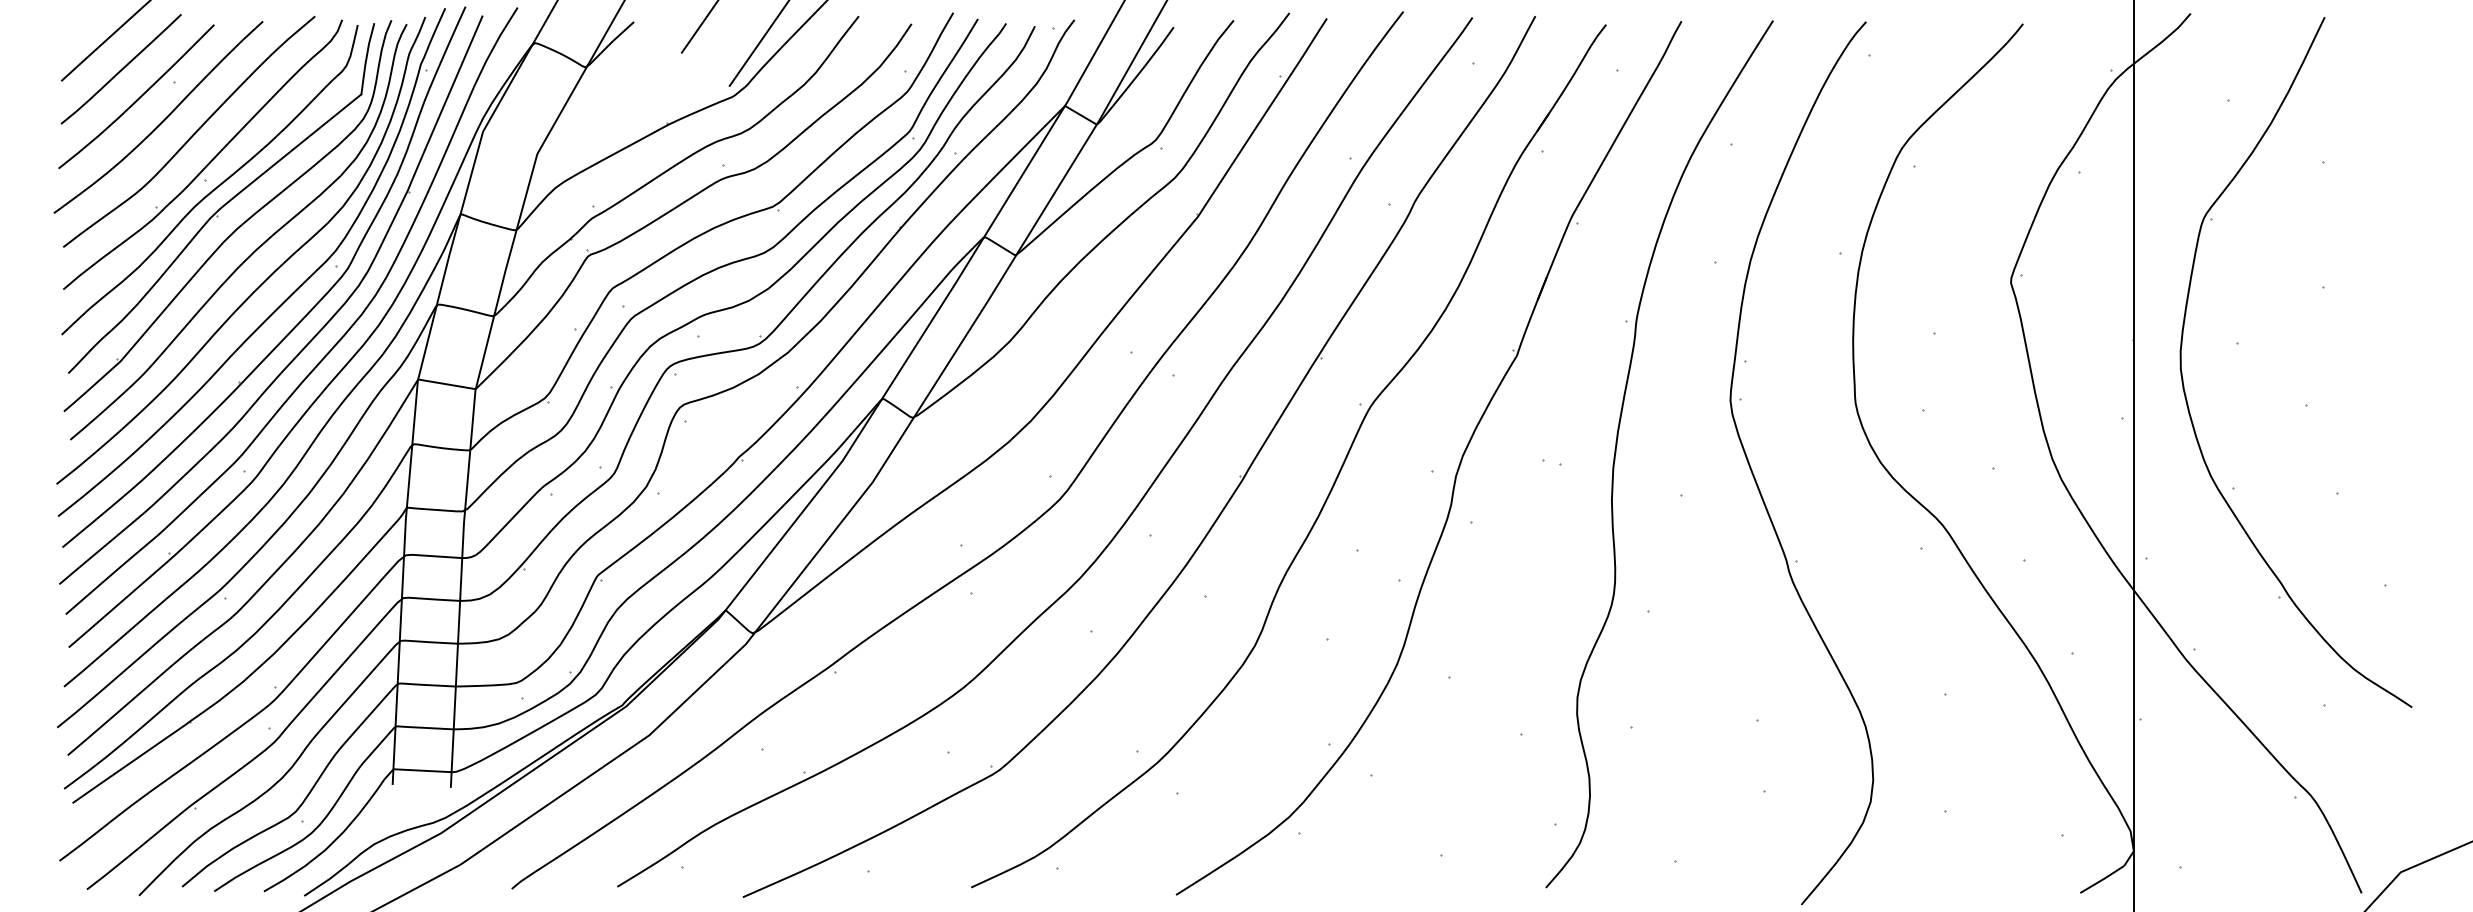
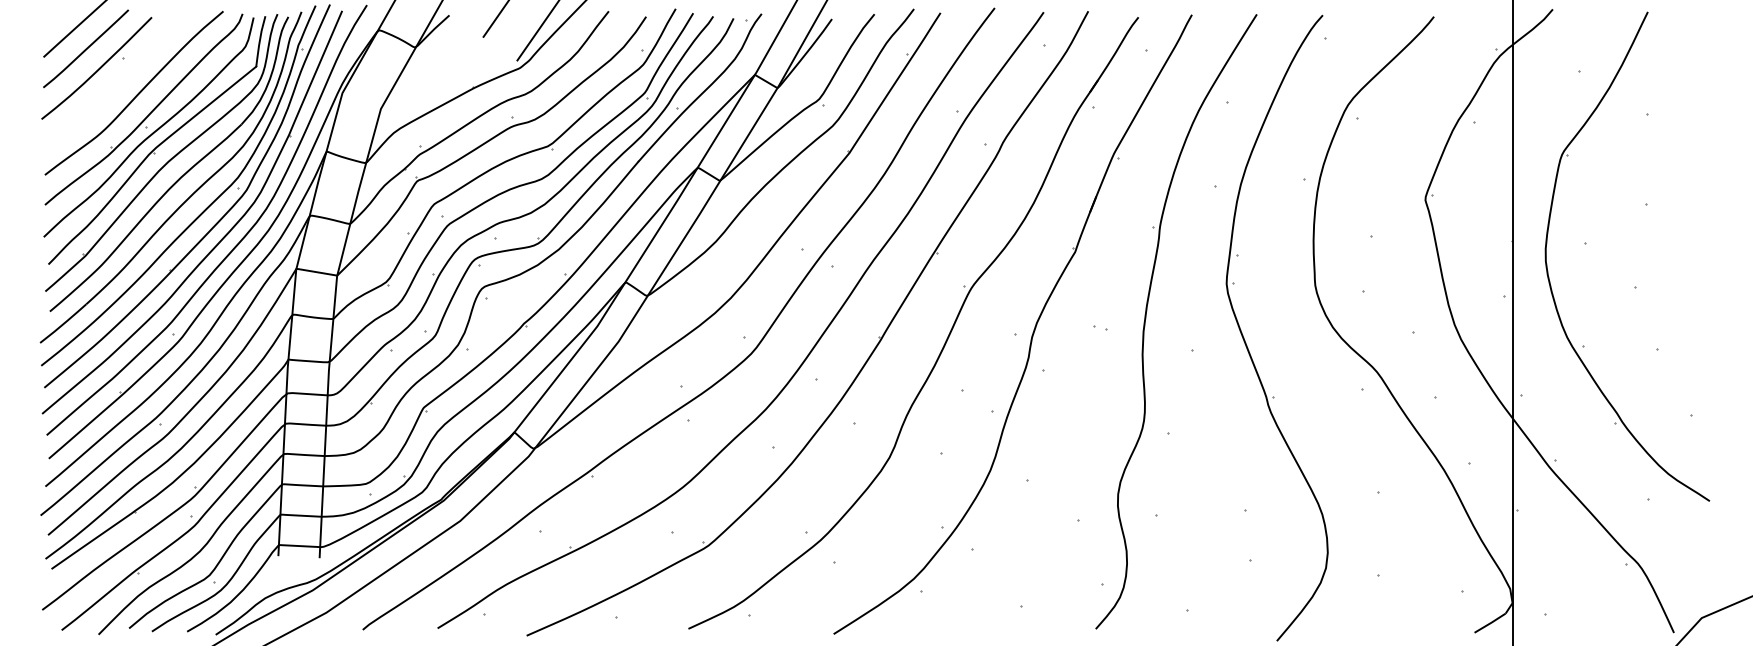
curve: (162, 120) -> (115, 85), removed

